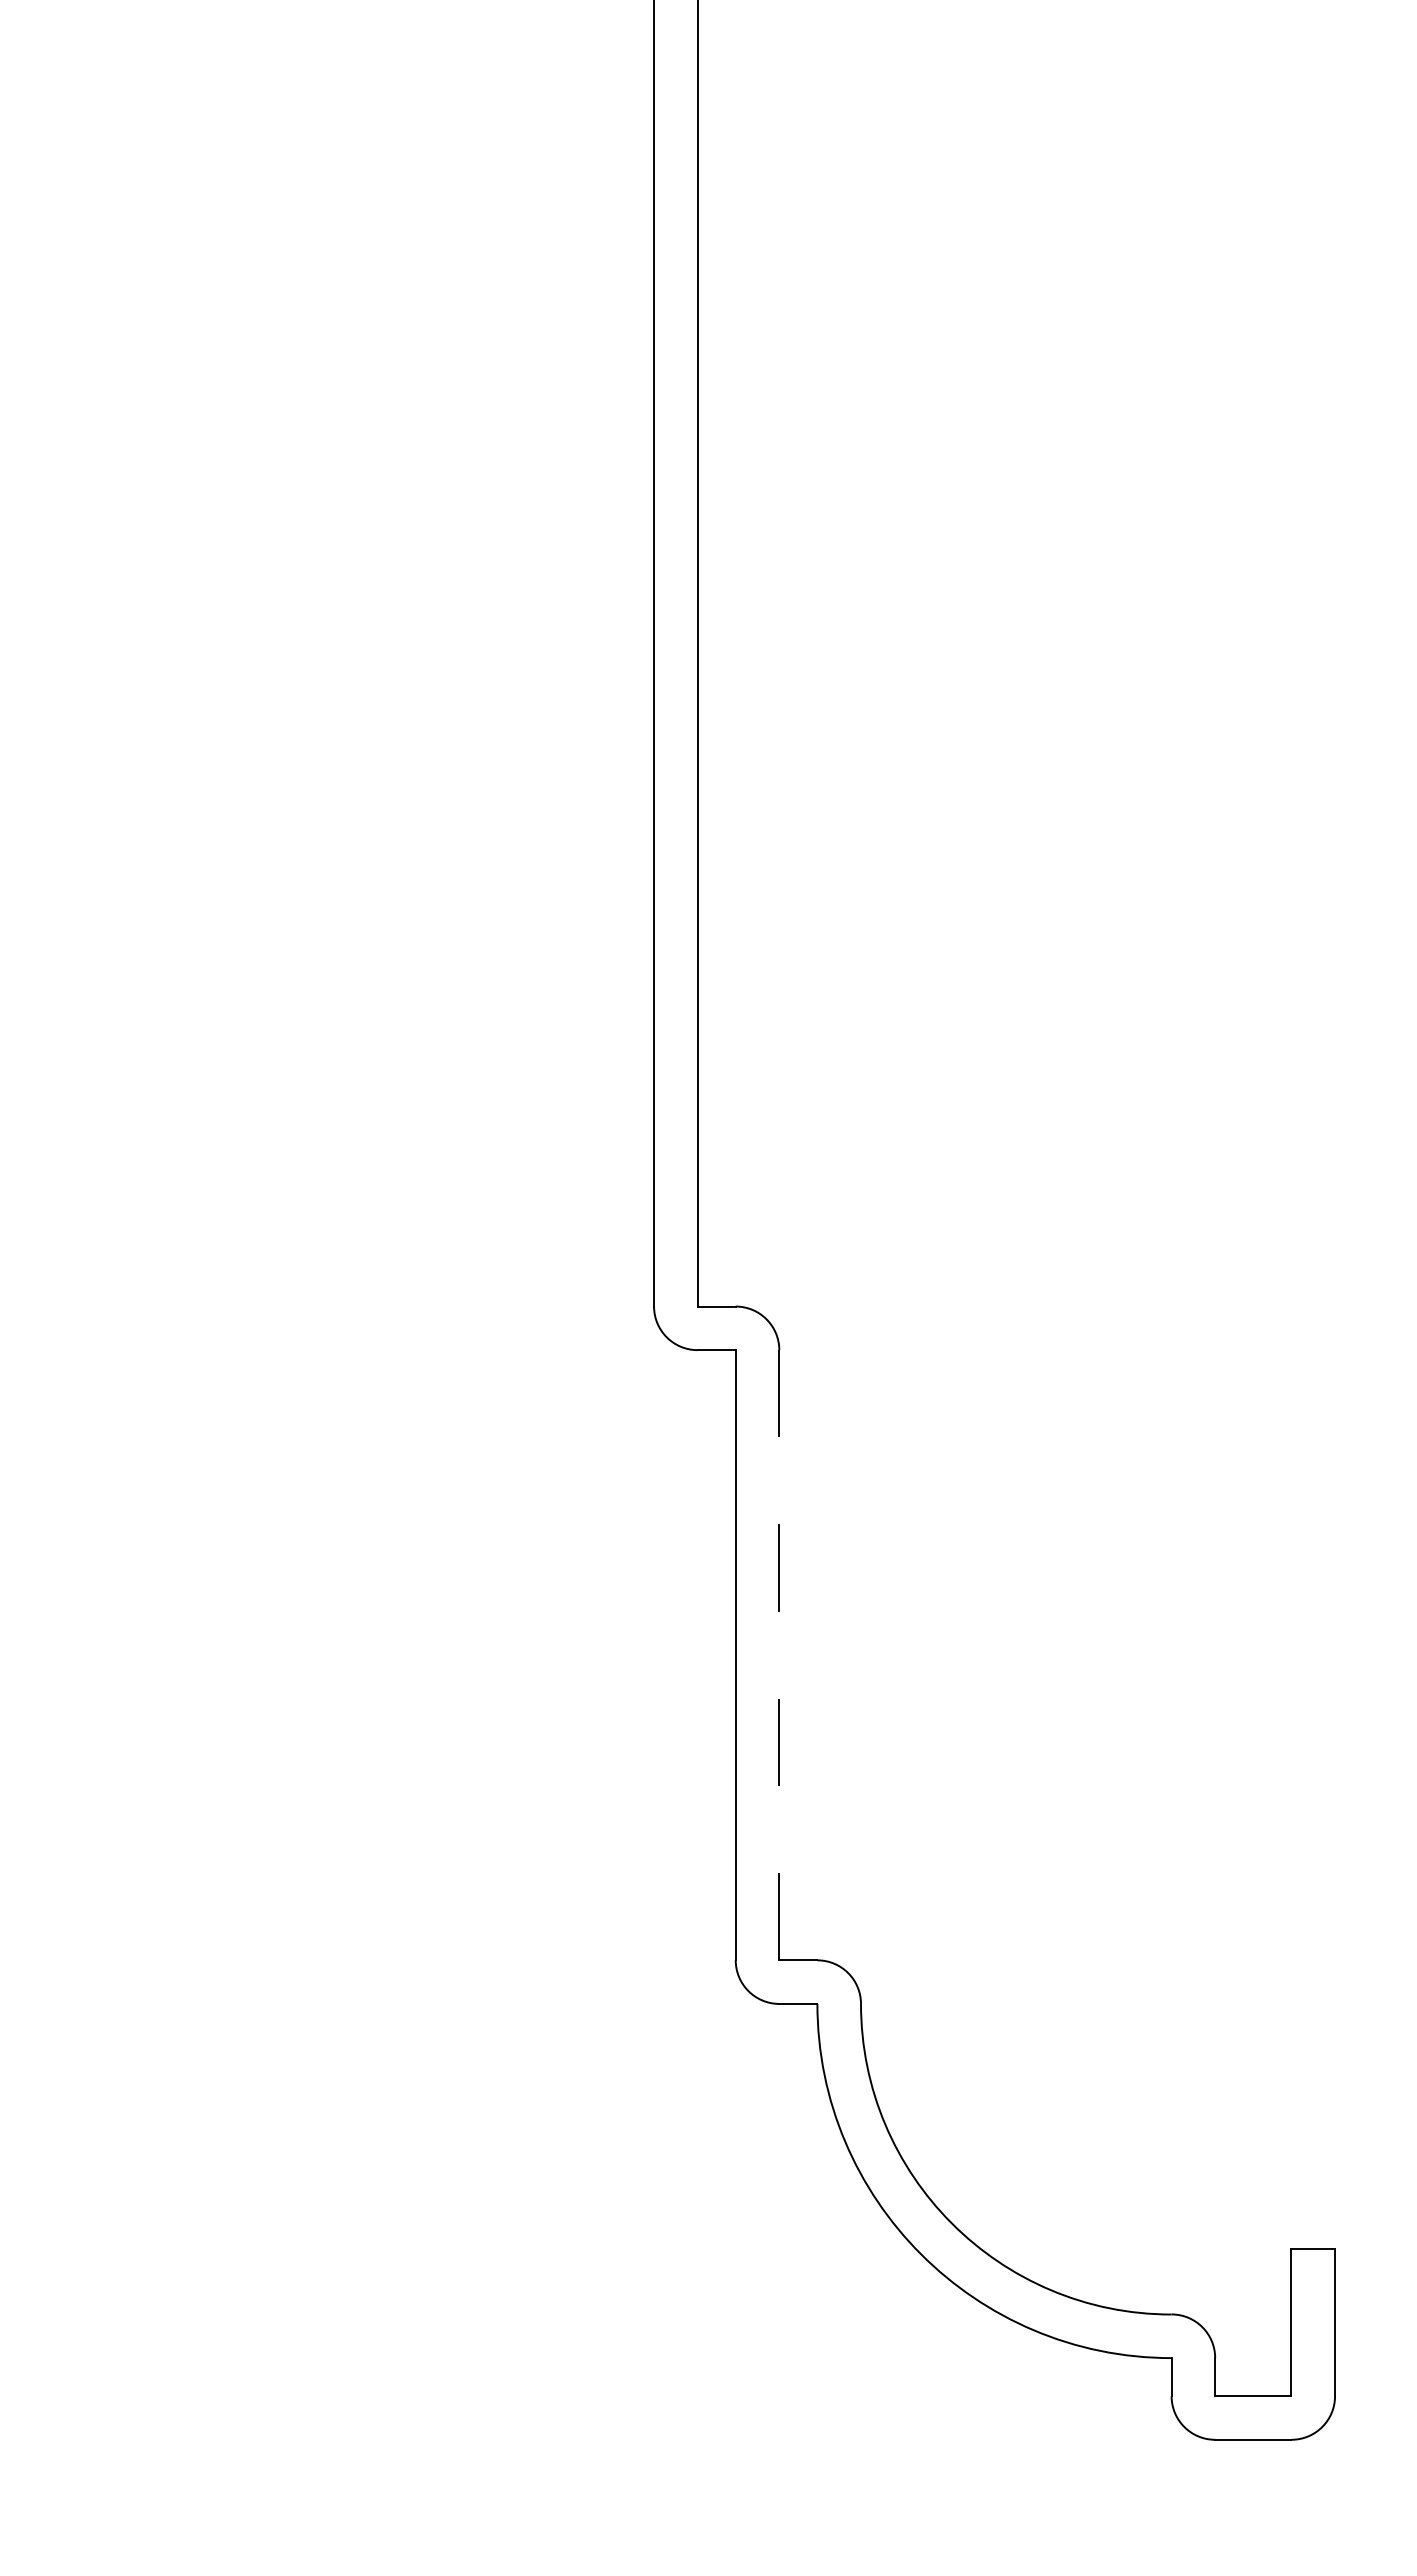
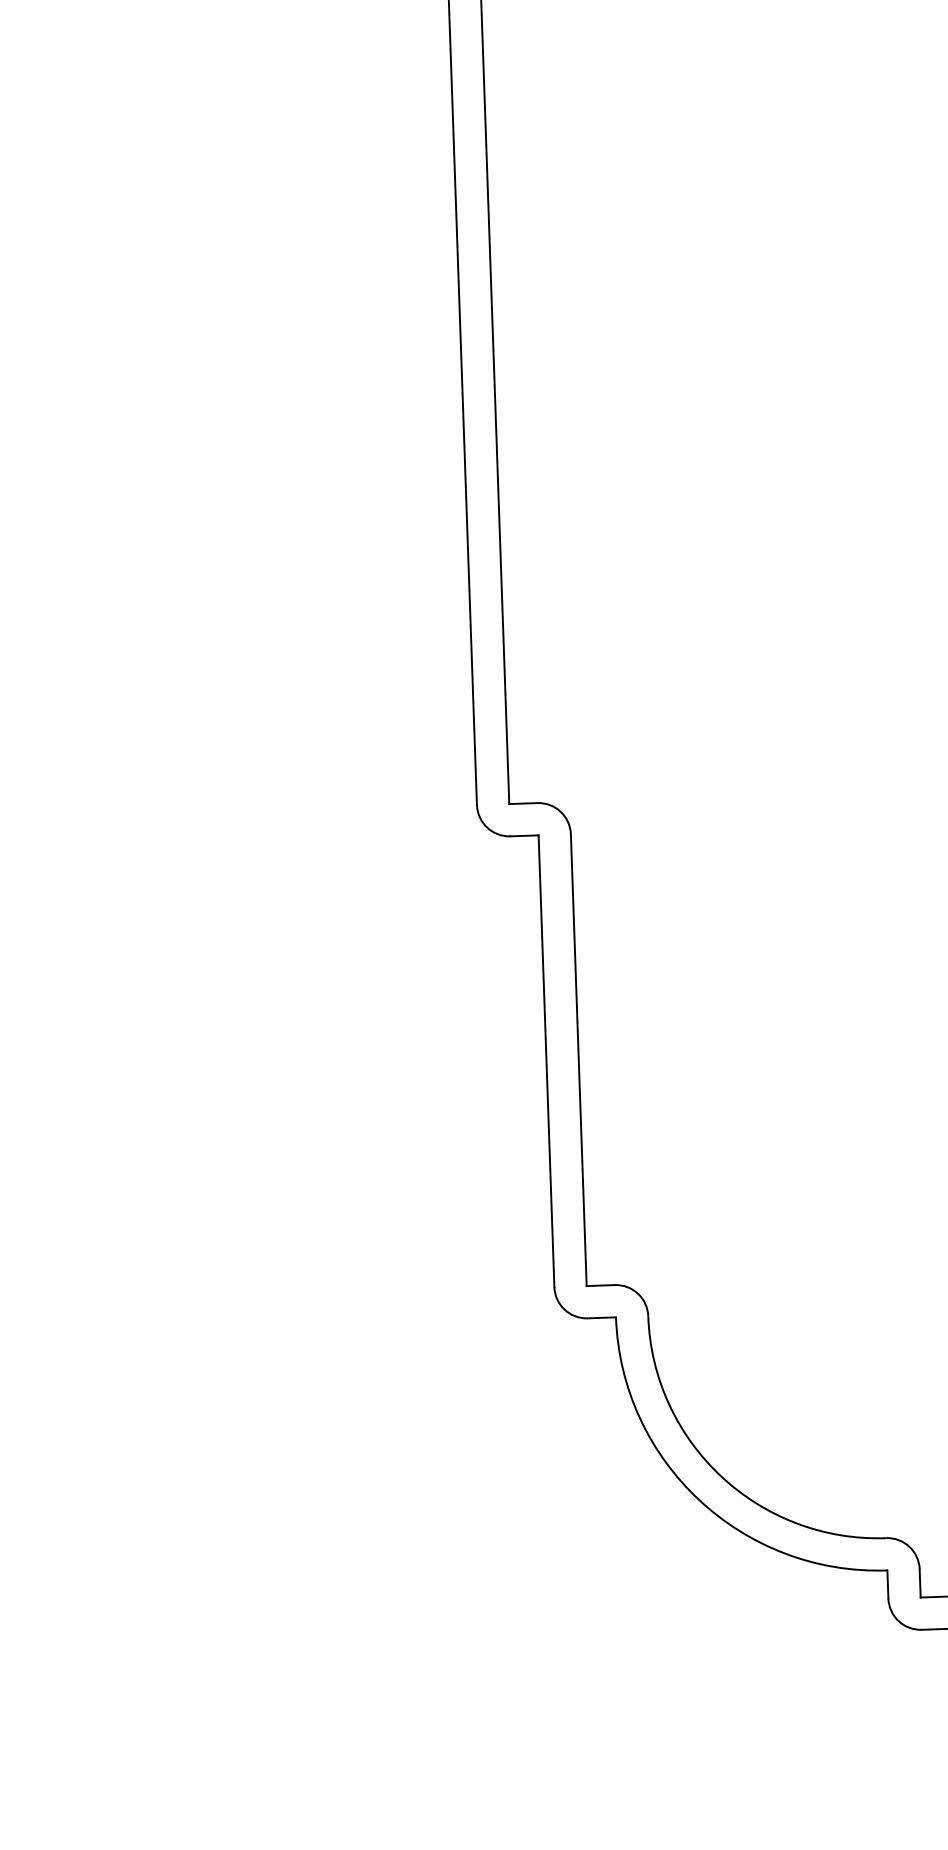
line: (779, 1654) -> (578, 1059), dashed -> solid

